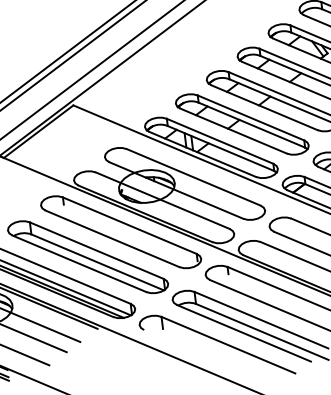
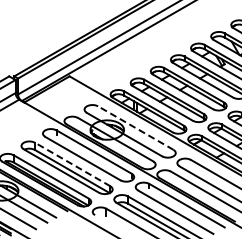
line: (193, 178) -> (135, 128), solid -> dashed
line: (96, 250) -> (72, 164), solid -> dashed

